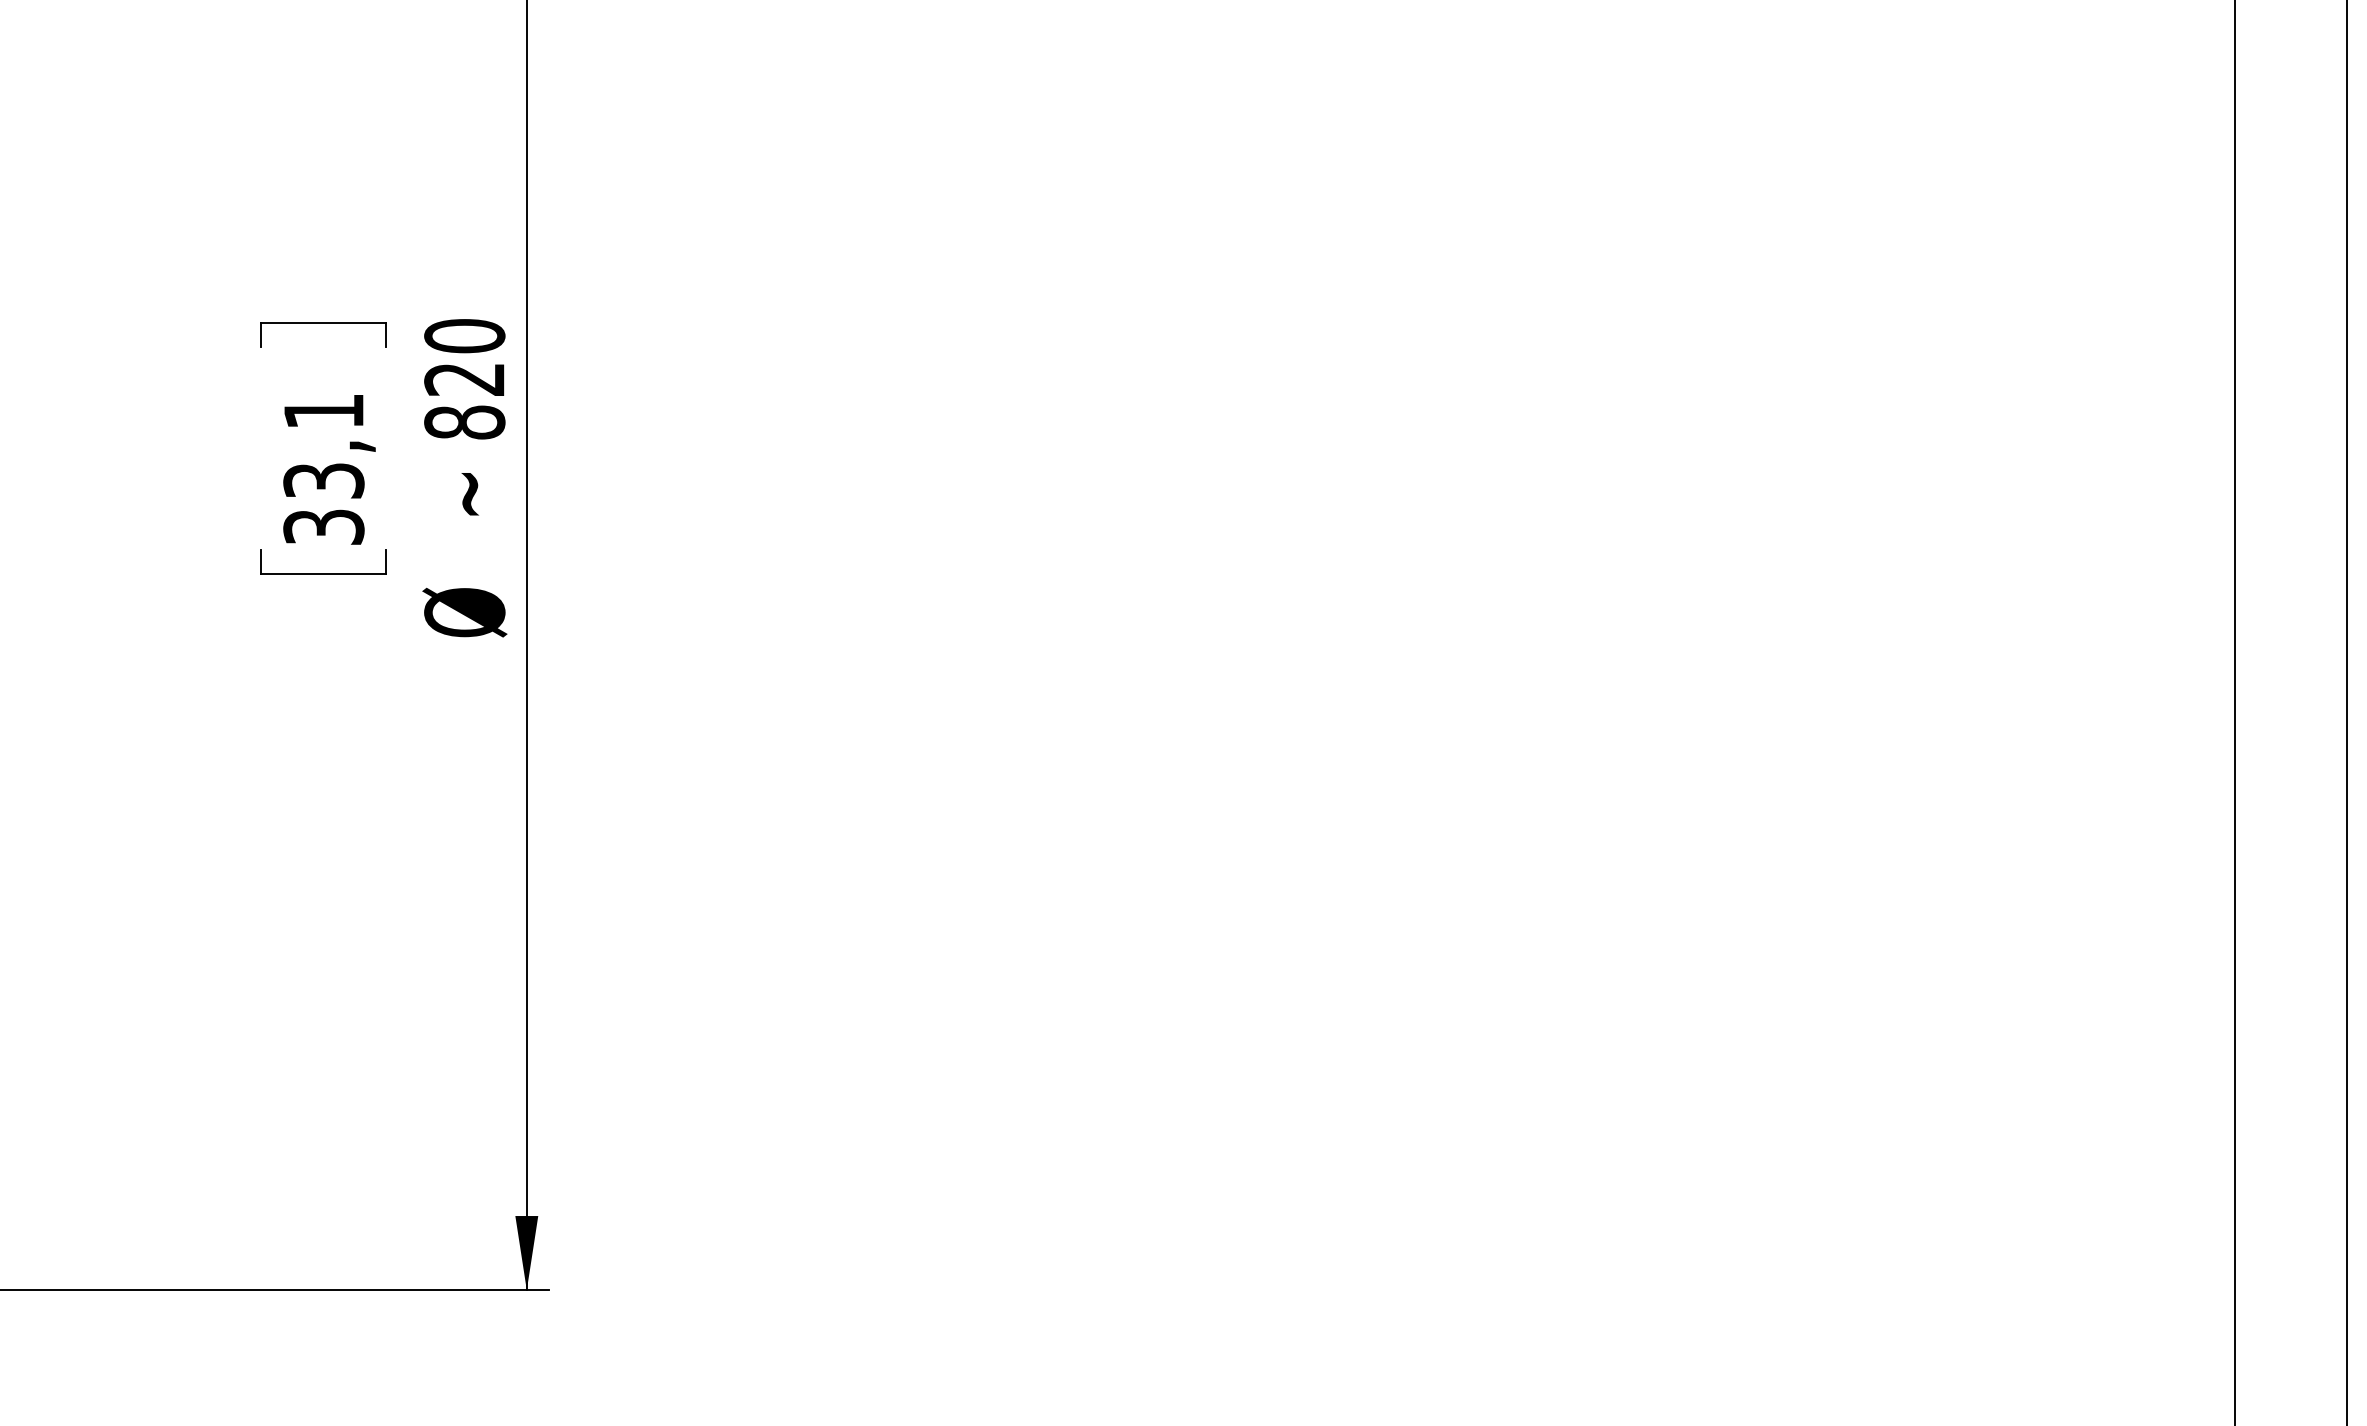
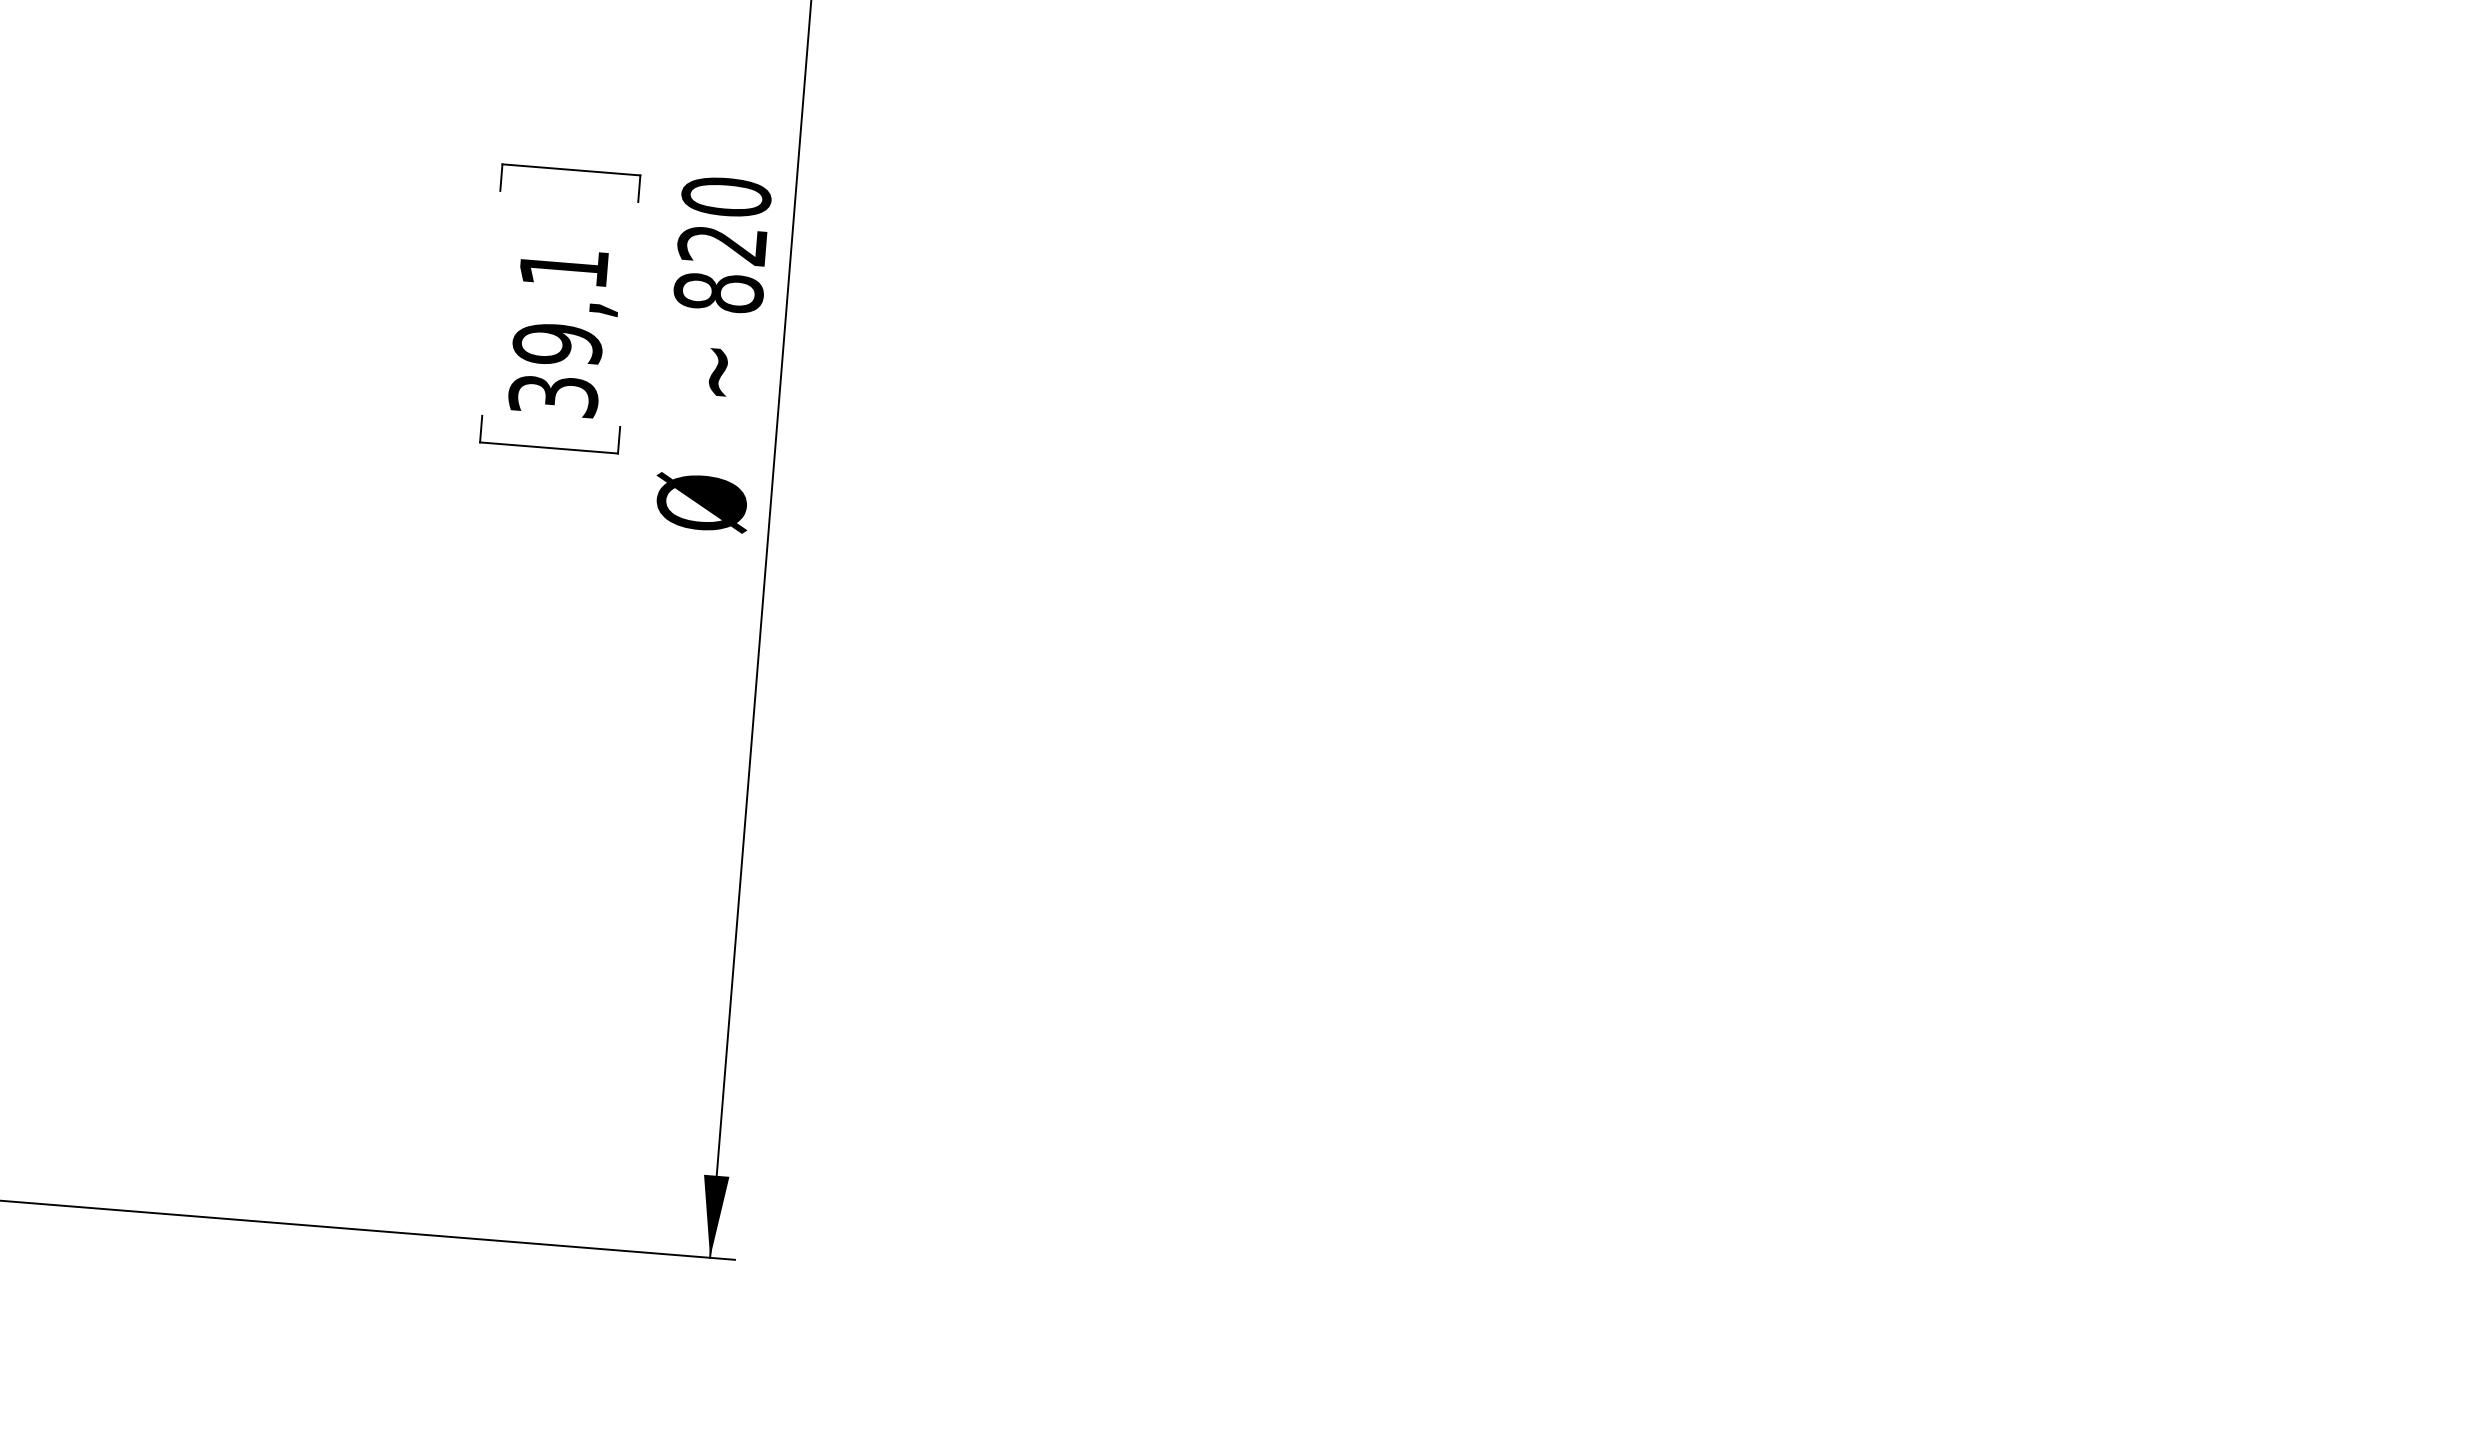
text: (323, 480) -> (557, 344), 33,1 -> 39,1

